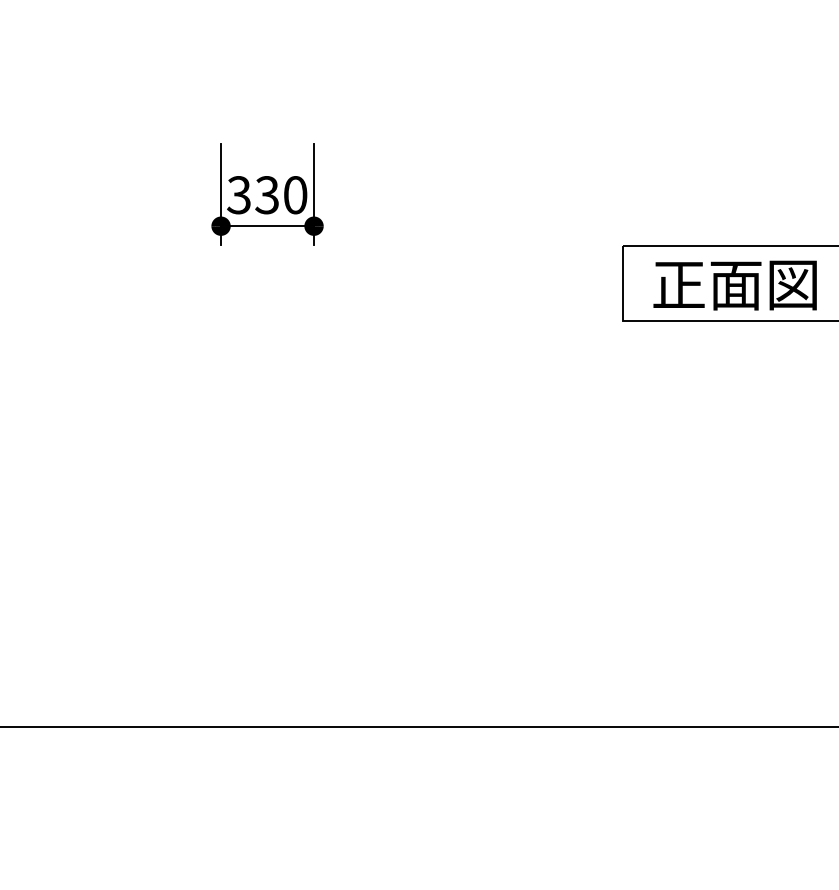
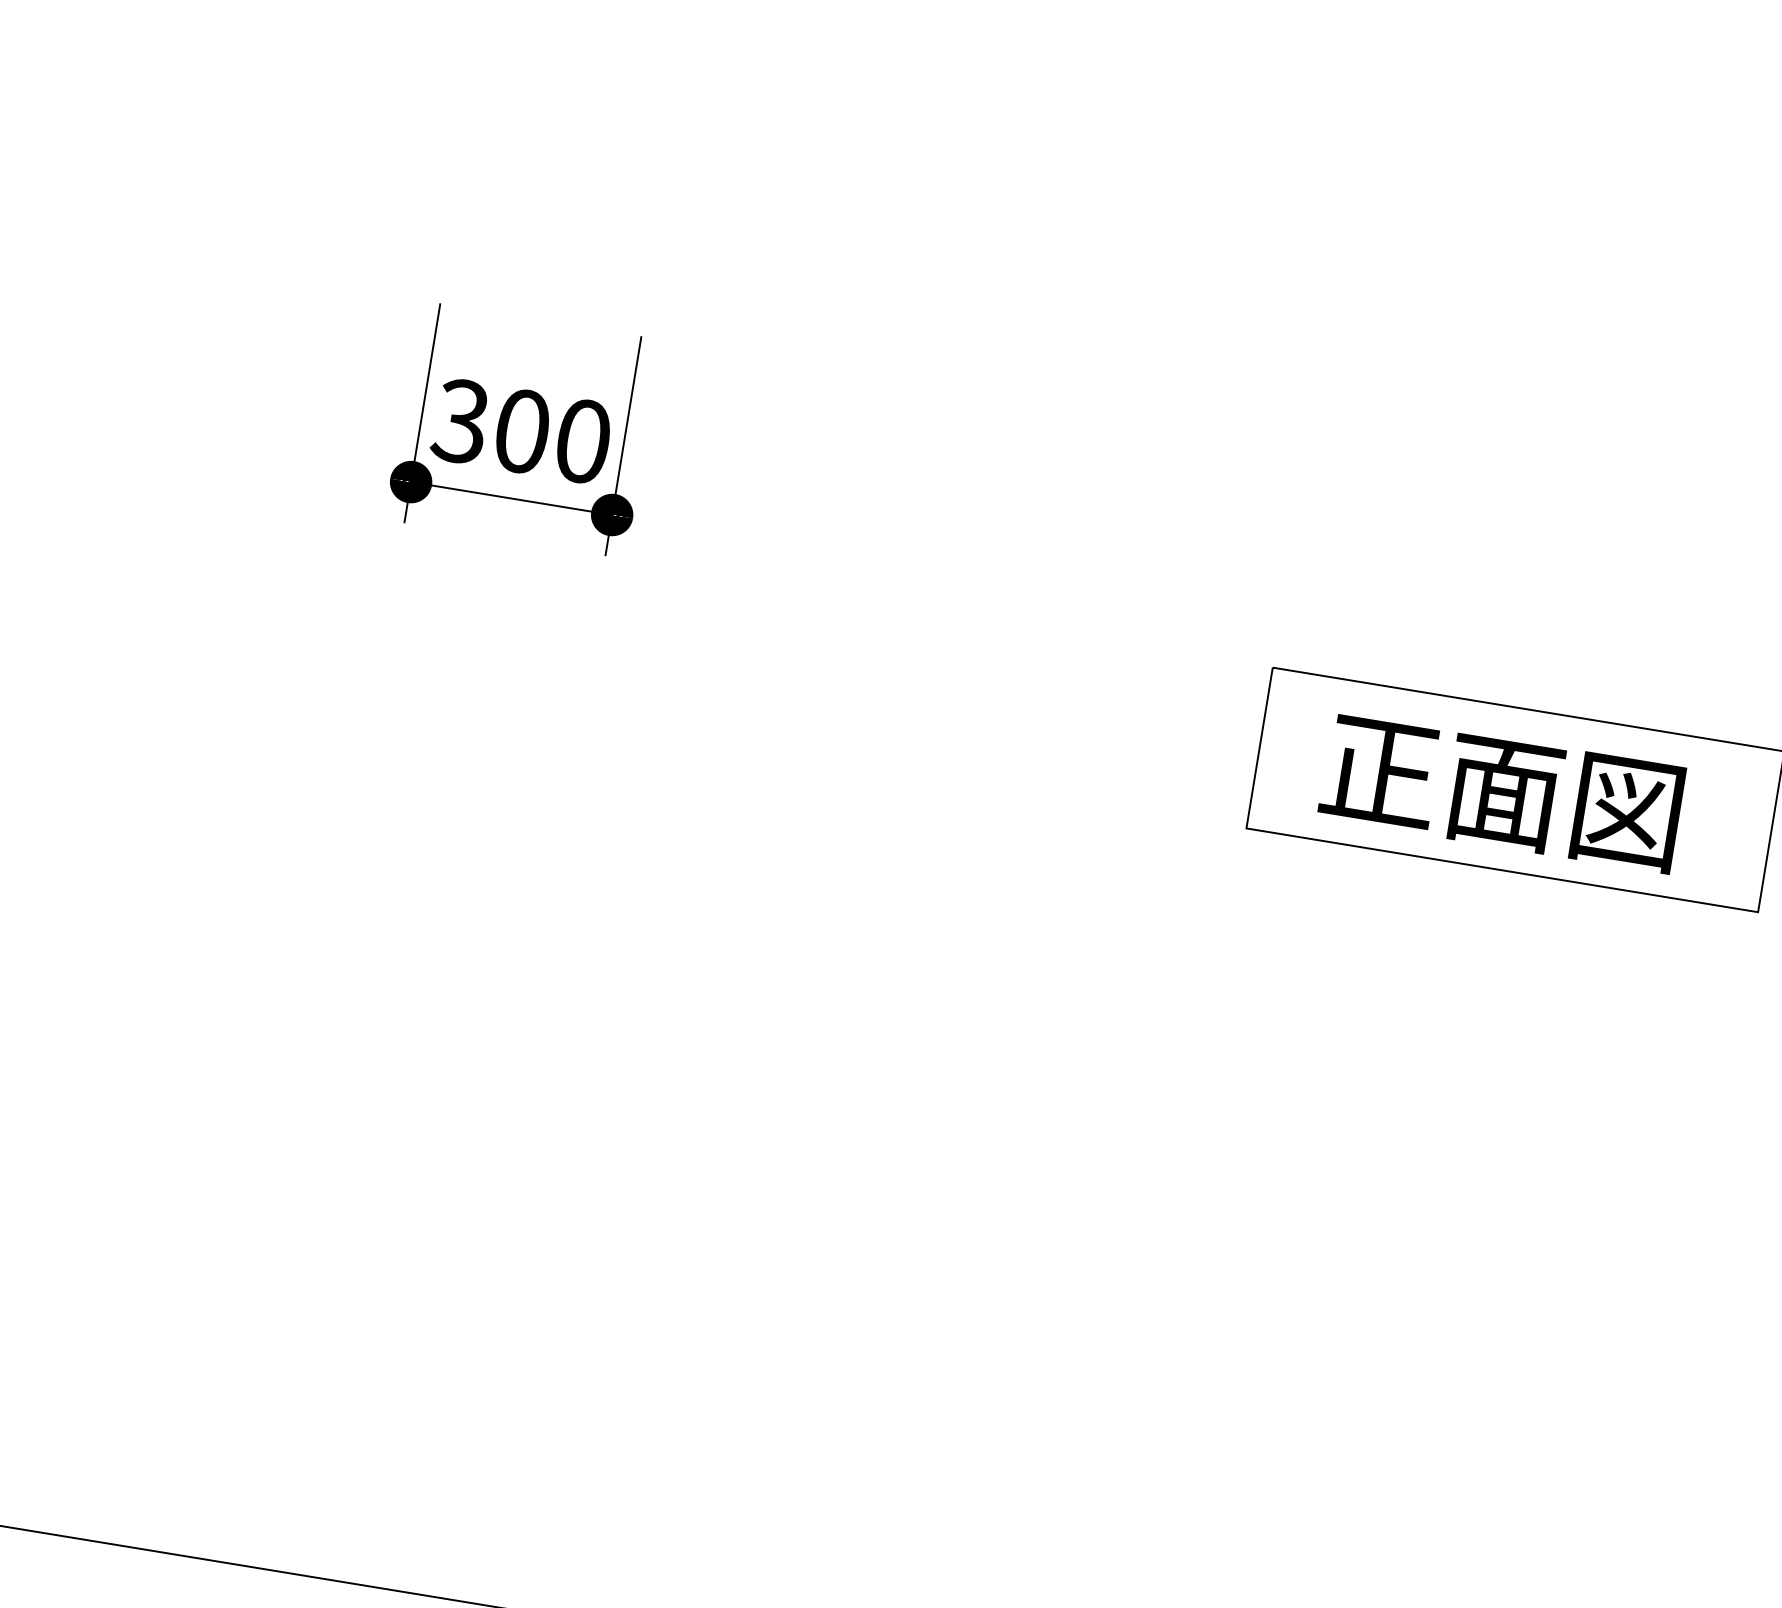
text: (267, 195) -> (522, 432), 330 -> 300

